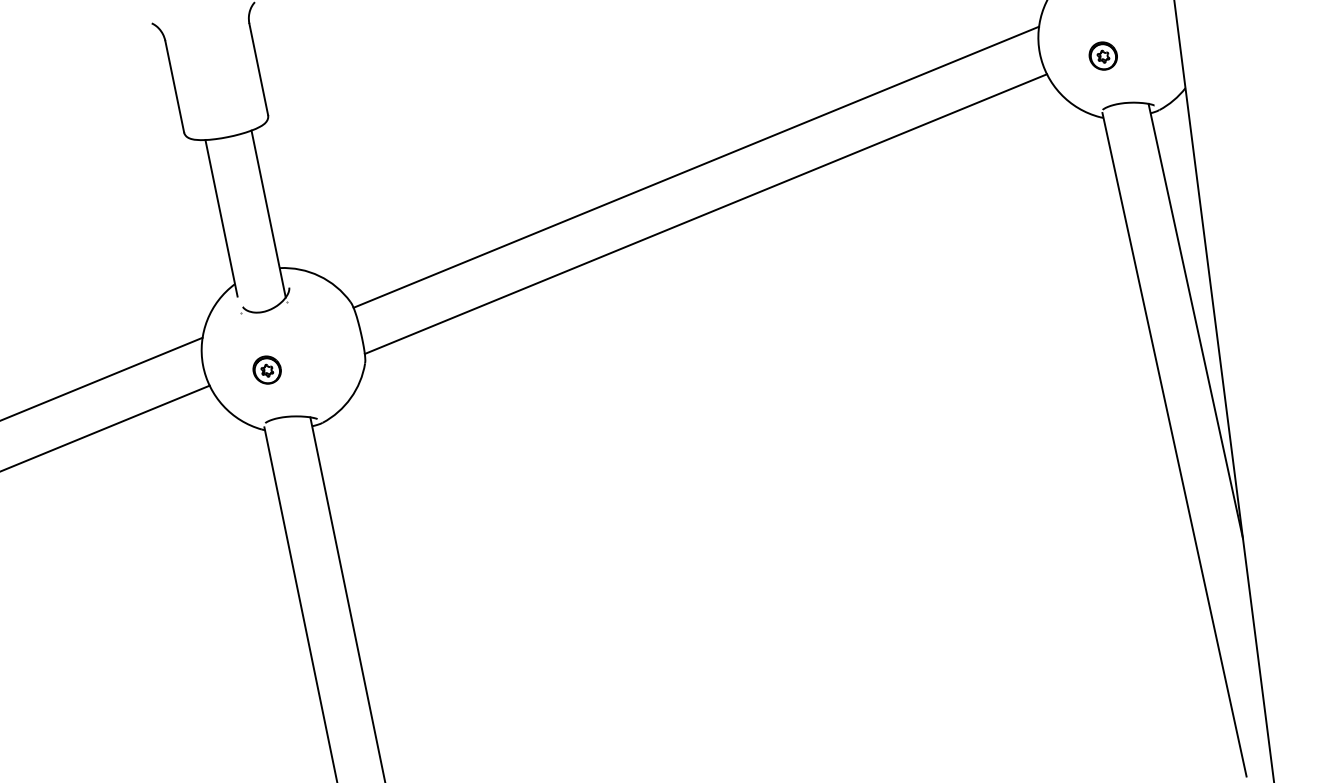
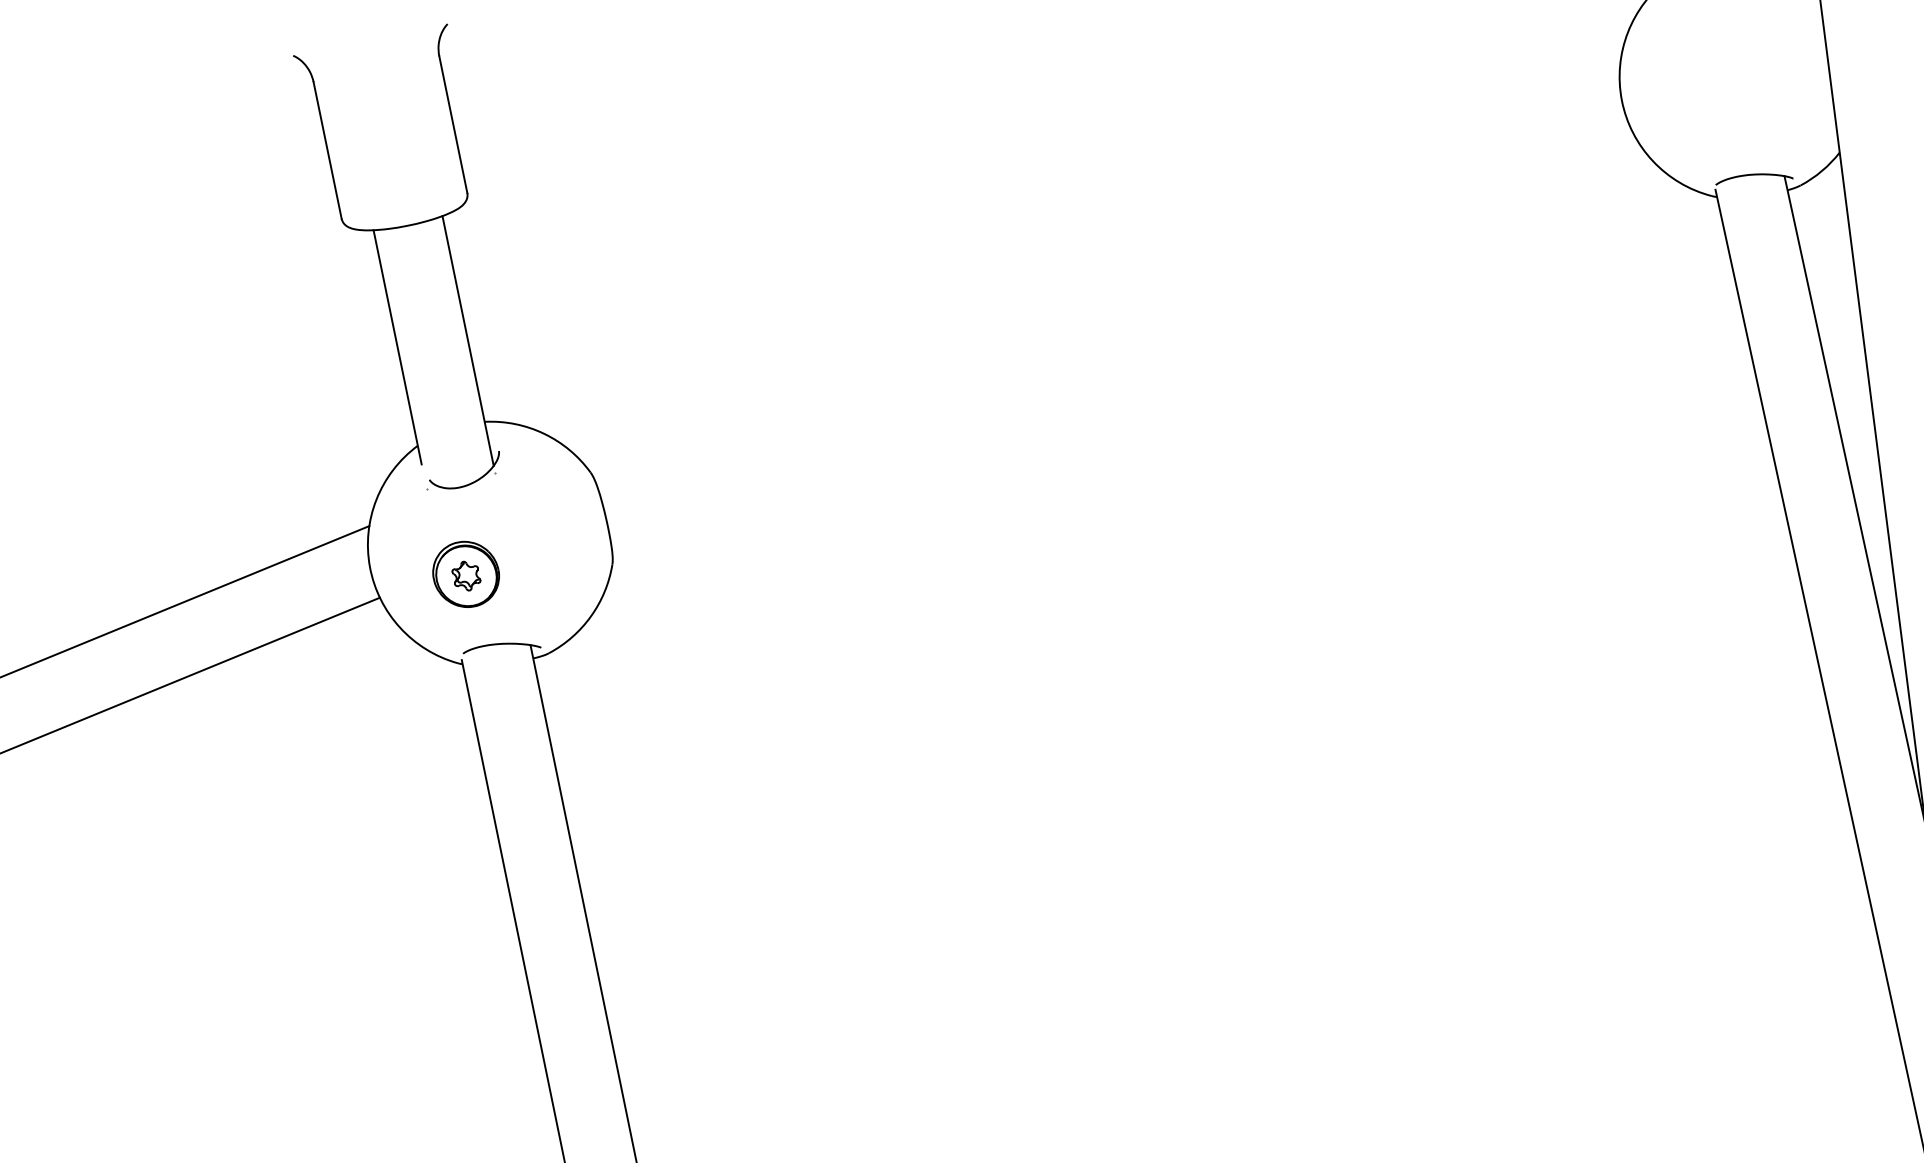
part: (1102, 55) -> (1715, 103), removed
line: (696, 166) -> (1108, 269), removed
line: (705, 213) -> (1121, 340), removed
part: (266, 369) -> (464, 573), size x1.6

